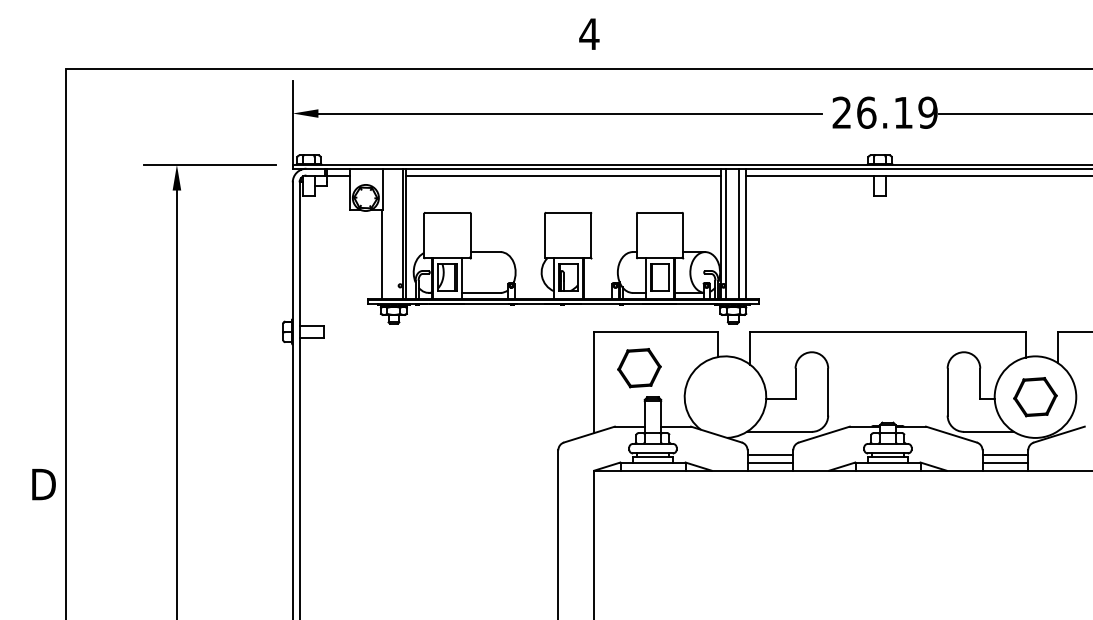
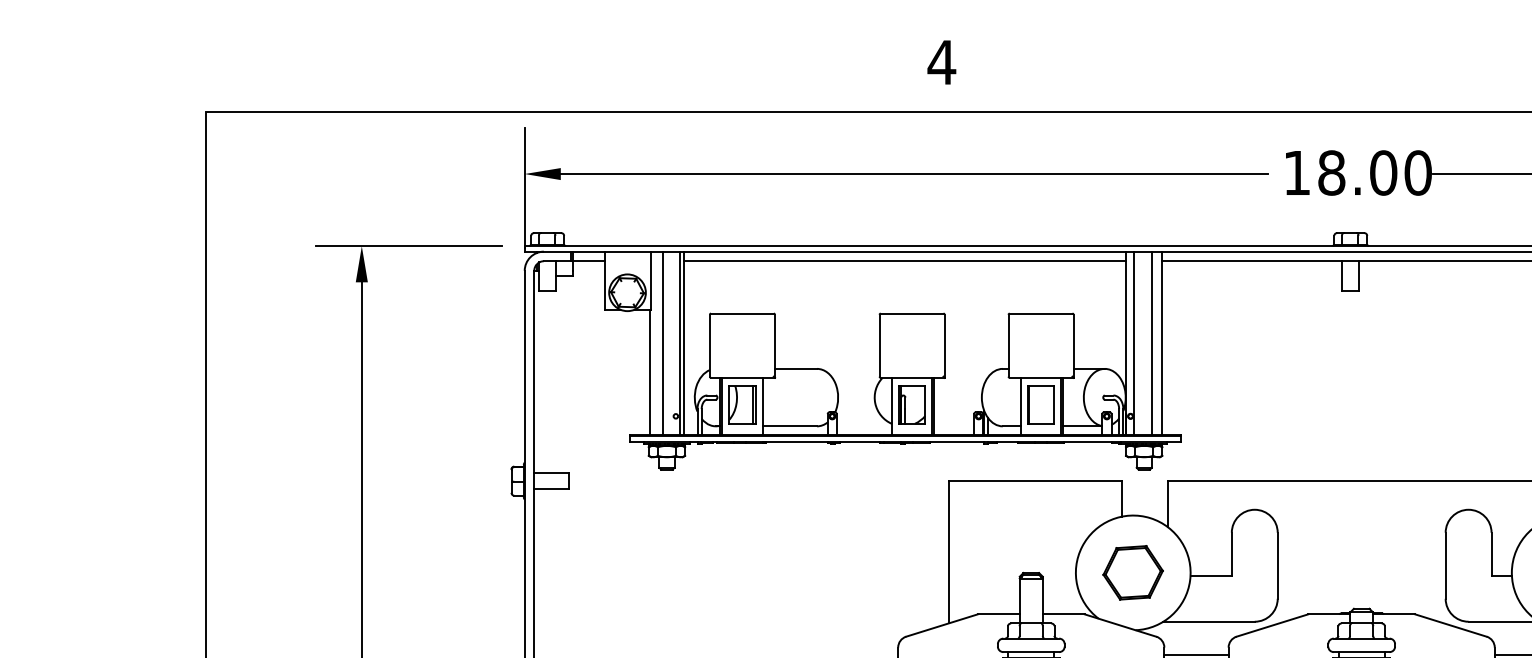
text: (884, 112) -> (1356, 172), 26.19 -> 18.00
line: (391, 233) -> (663, 342), added
part: (639, 368) -> (1133, 573), moved

